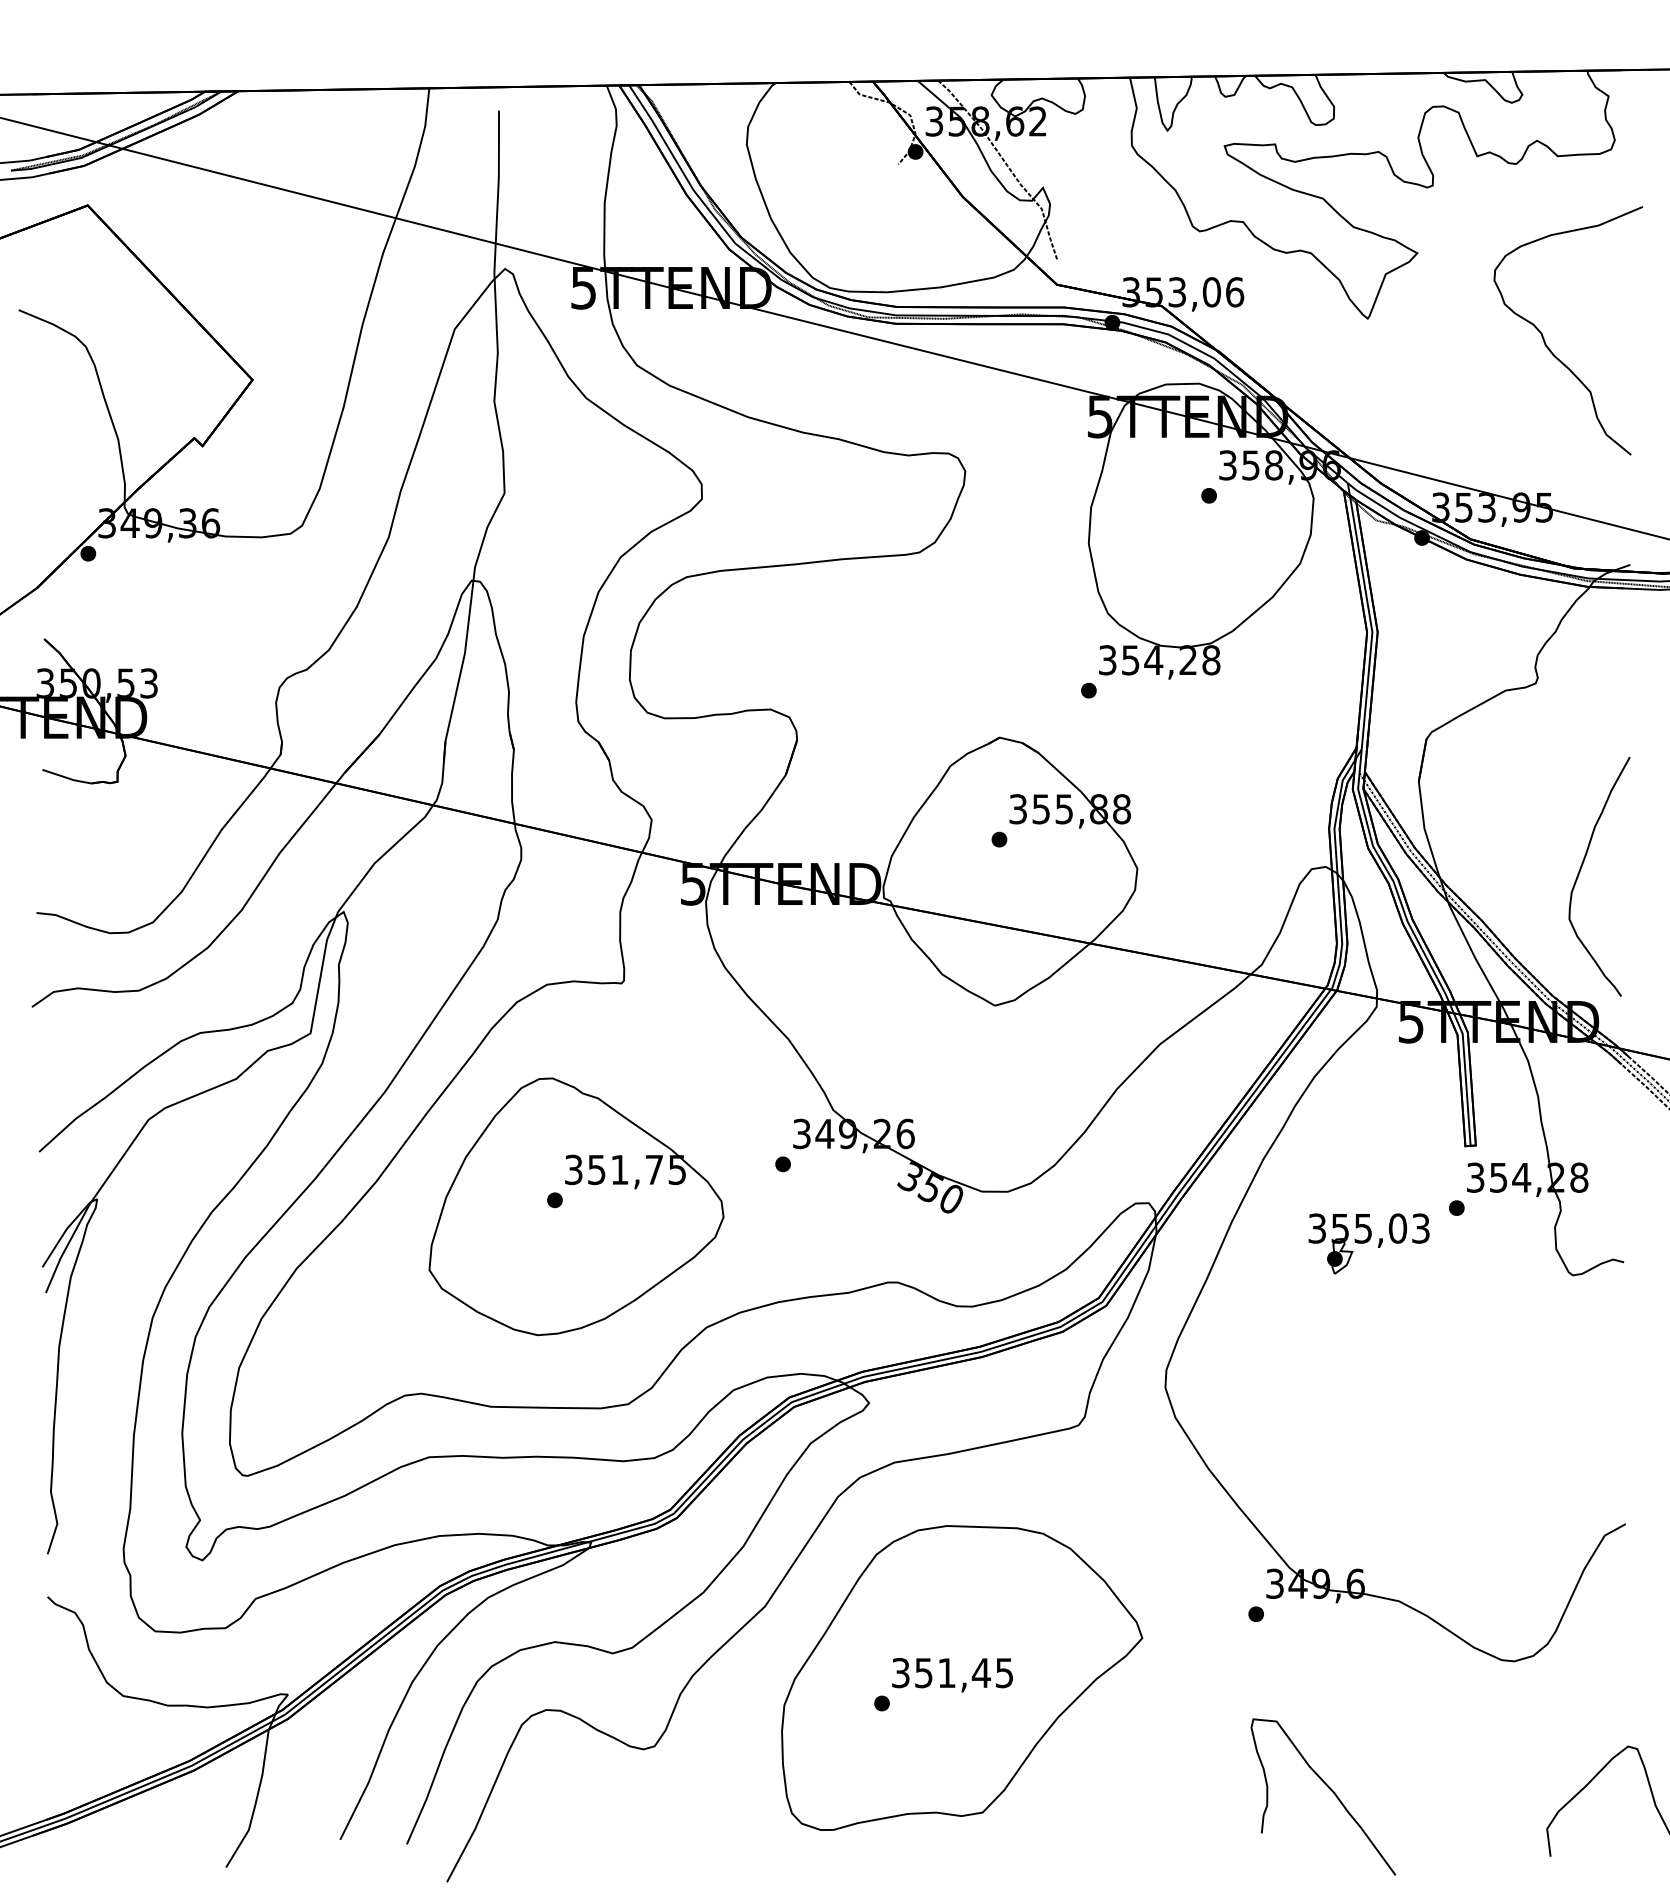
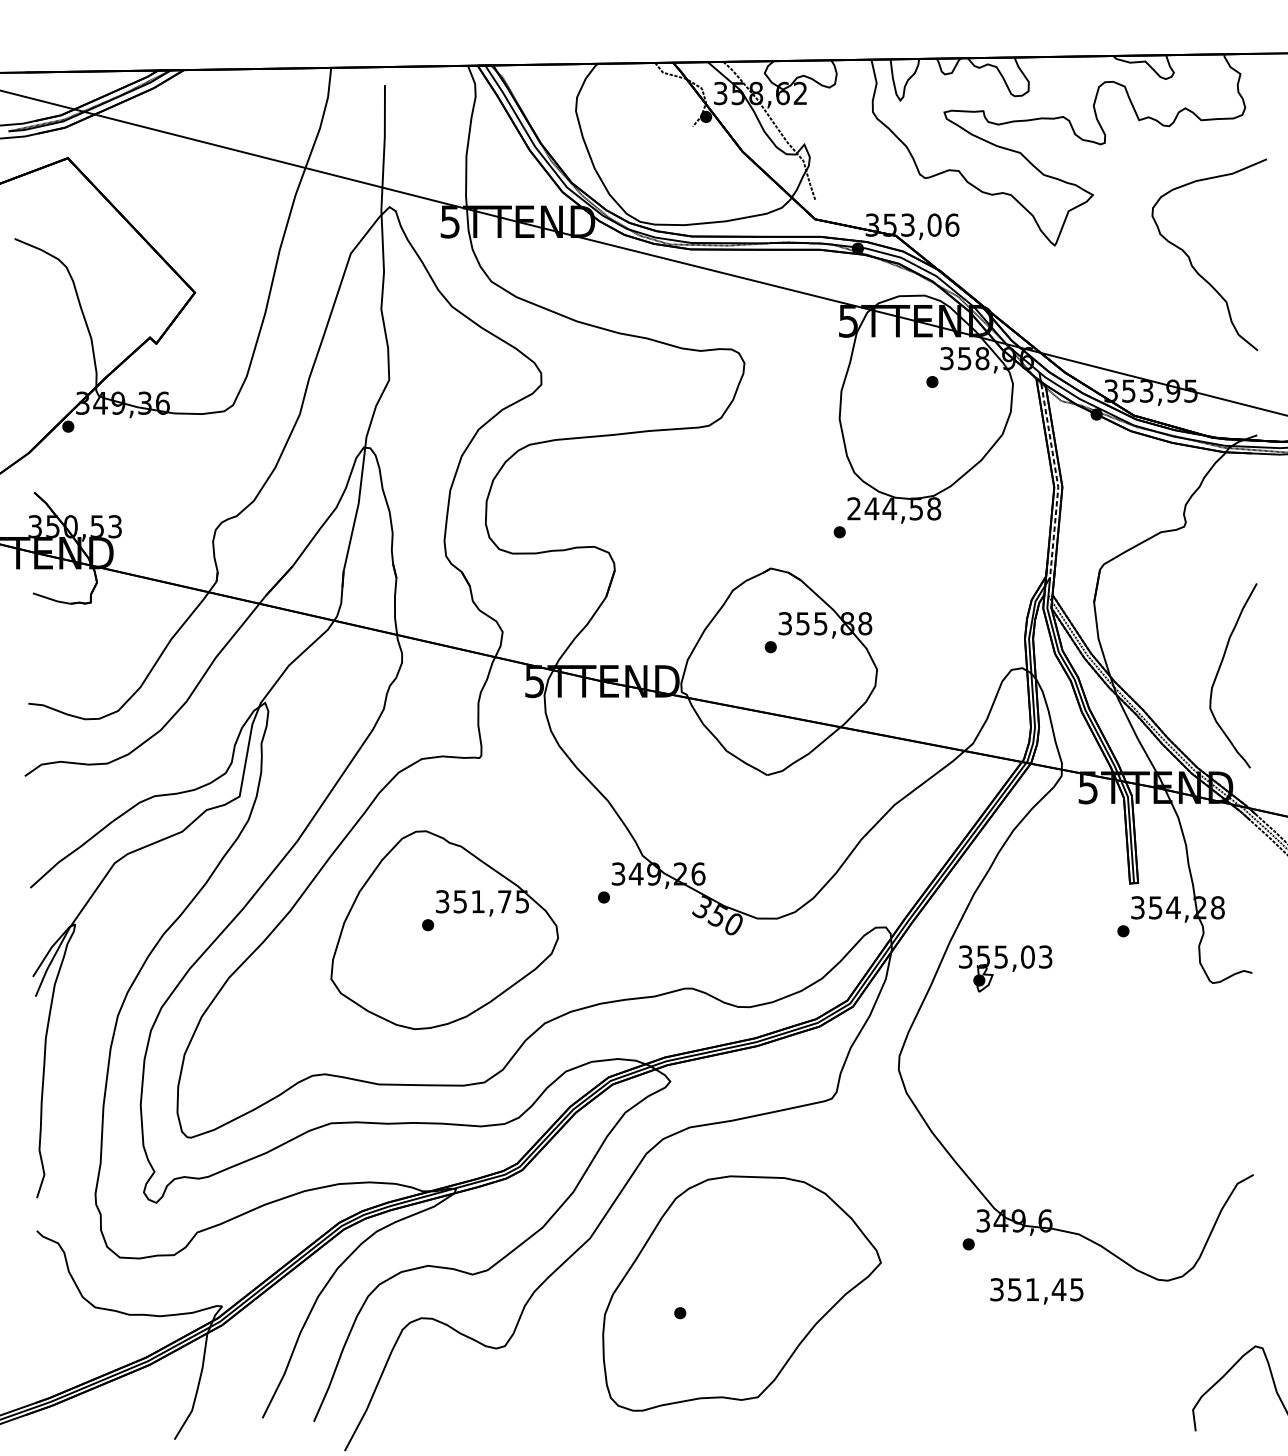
line: (1370, 623) -> (1056, 480), solid -> dashed
text: (1147, 660) -> (884, 509), 354,28 -> 244,58
part: (1368, 1243) -> (1005, 968), moved
text: (952, 1675) -> (1036, 1291), moved
curve: (1329, 1789) -> (1025, 1379), removed

